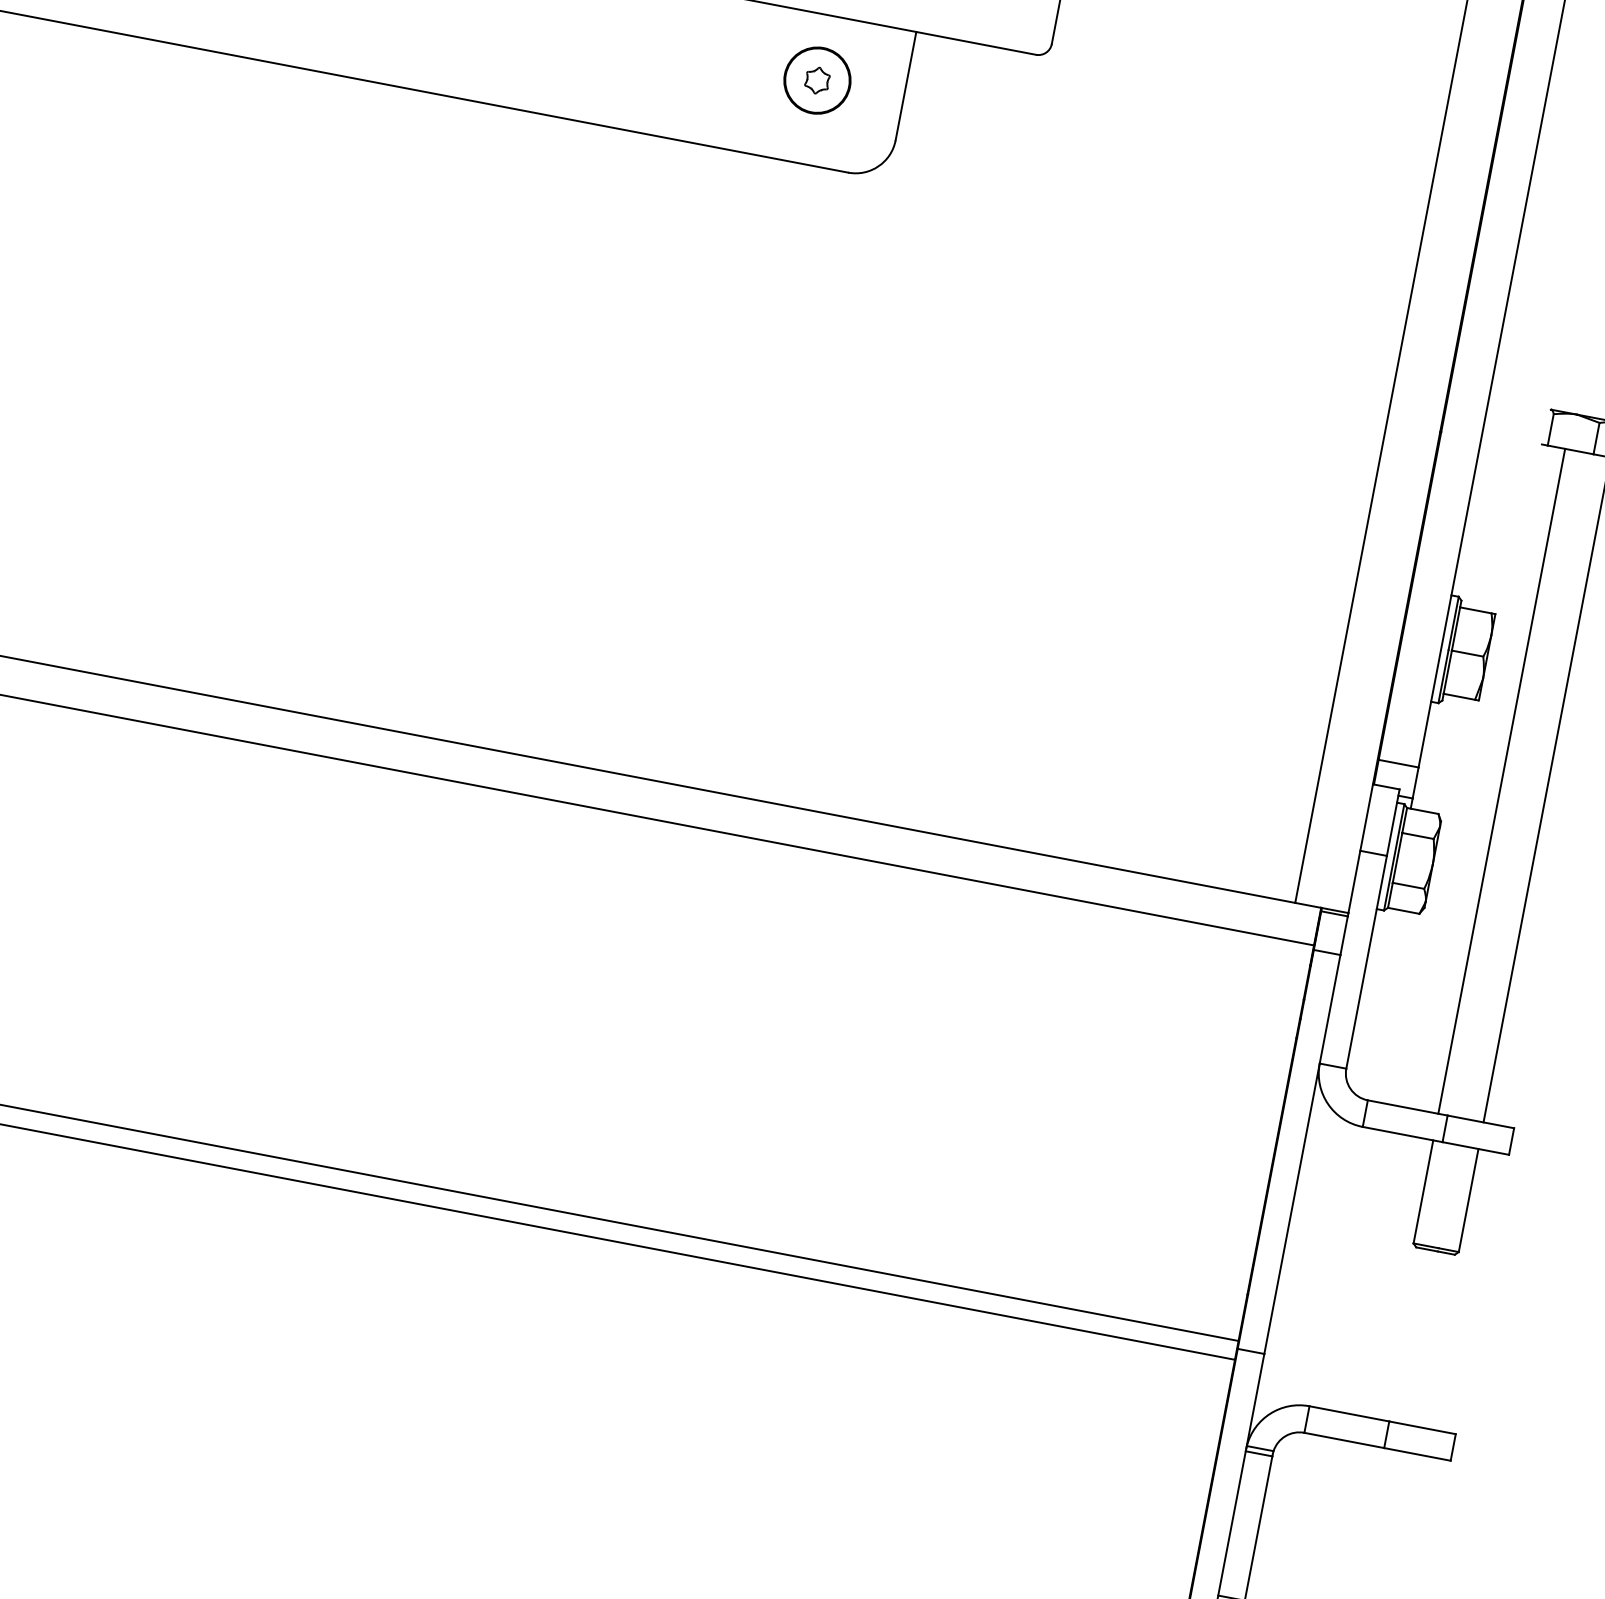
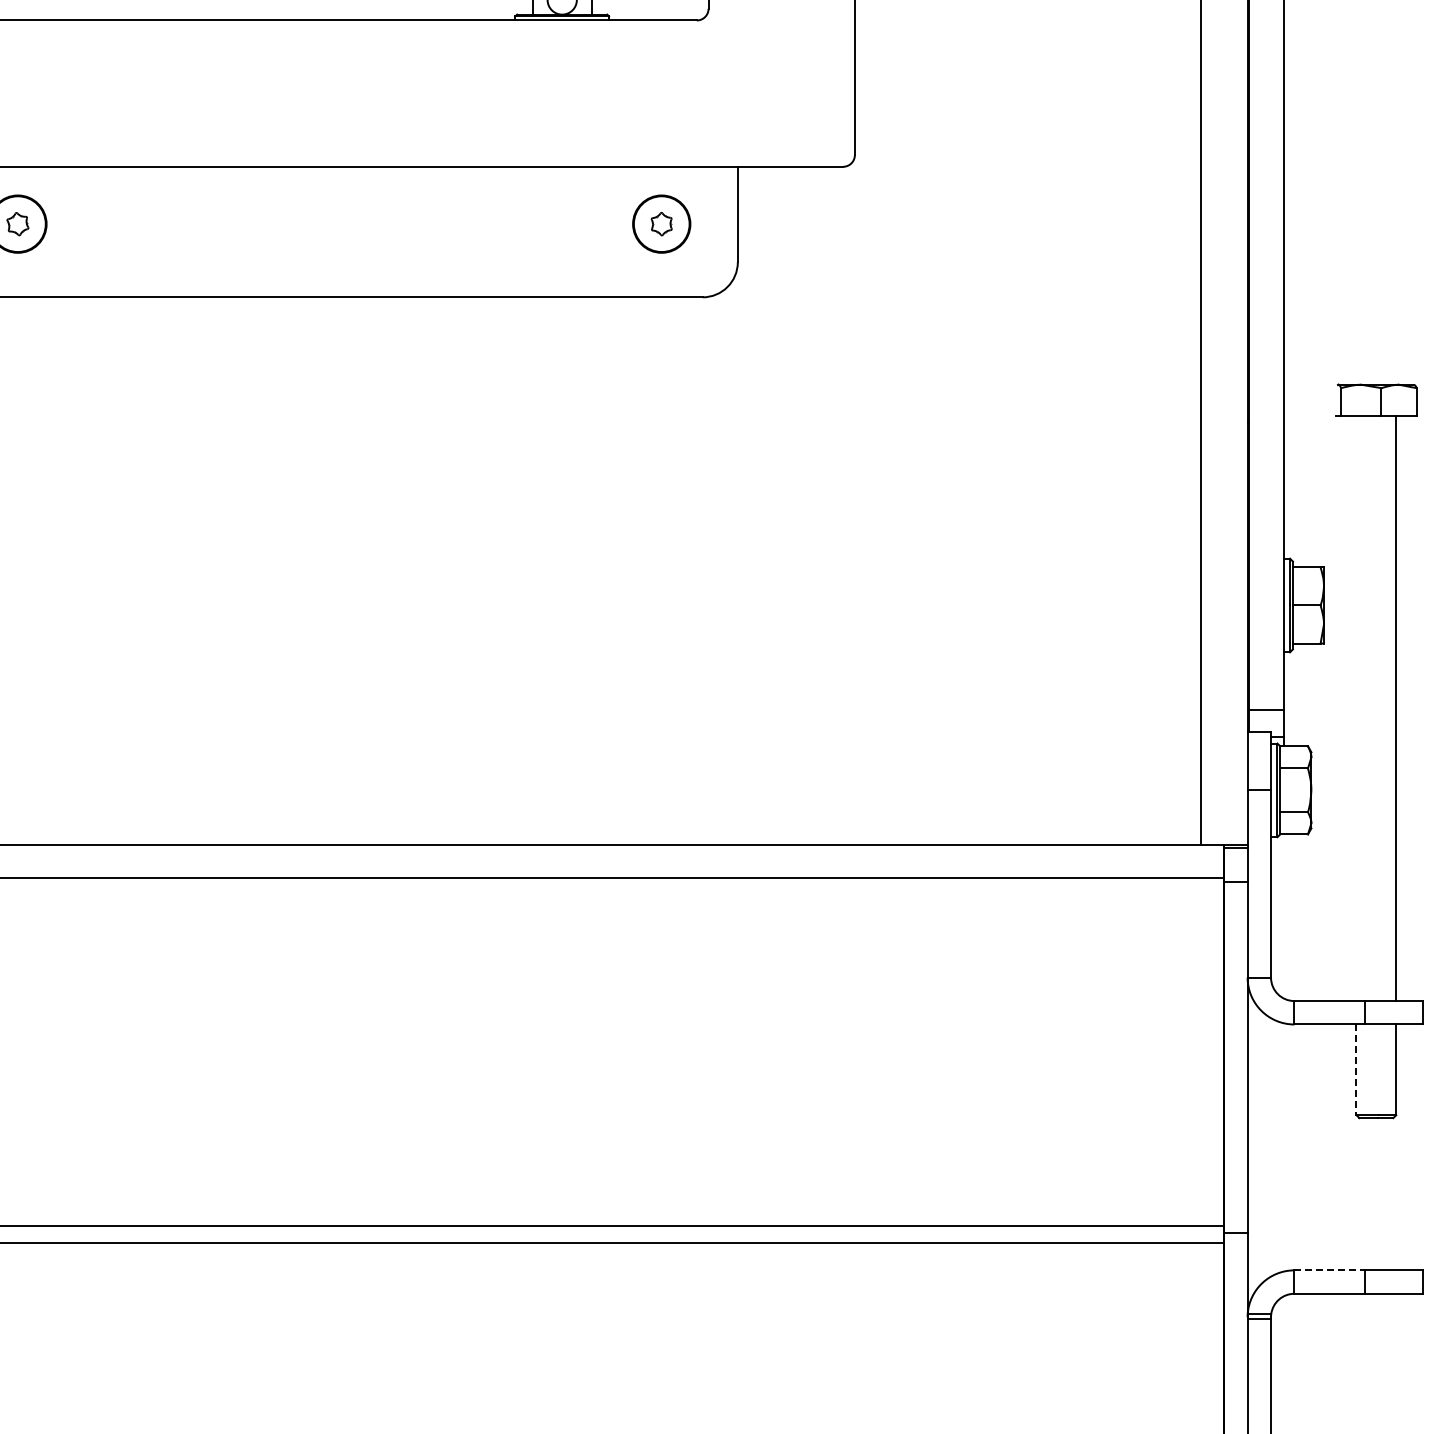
line: (1501, 781) -> (1356, 708), removed
line: (1423, 1192) -> (1356, 1070), solid -> dashed
line: (1350, 1414) -> (1330, 1270), solid -> dashed

